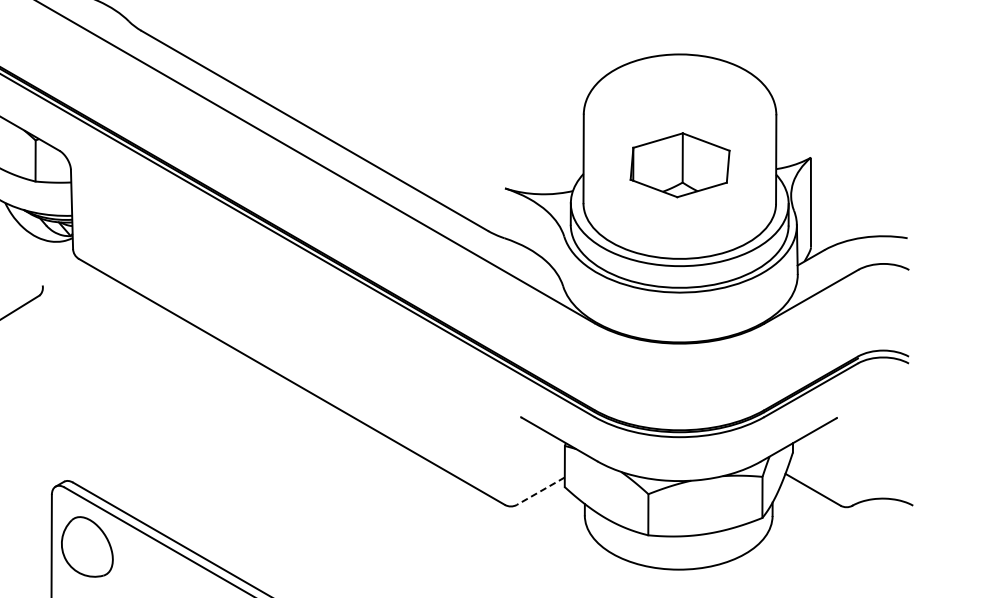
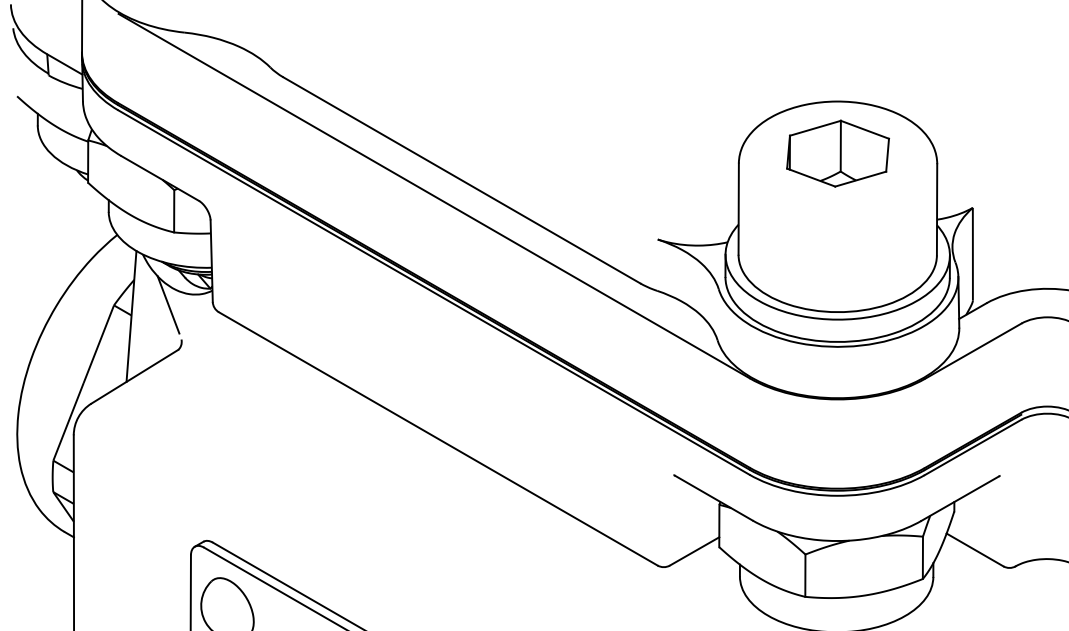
part: (680, 165) -> (838, 153), moved
line: (30, 251) -> (168, 304), added
line: (540, 491) -> (694, 551), dashed -> solid

